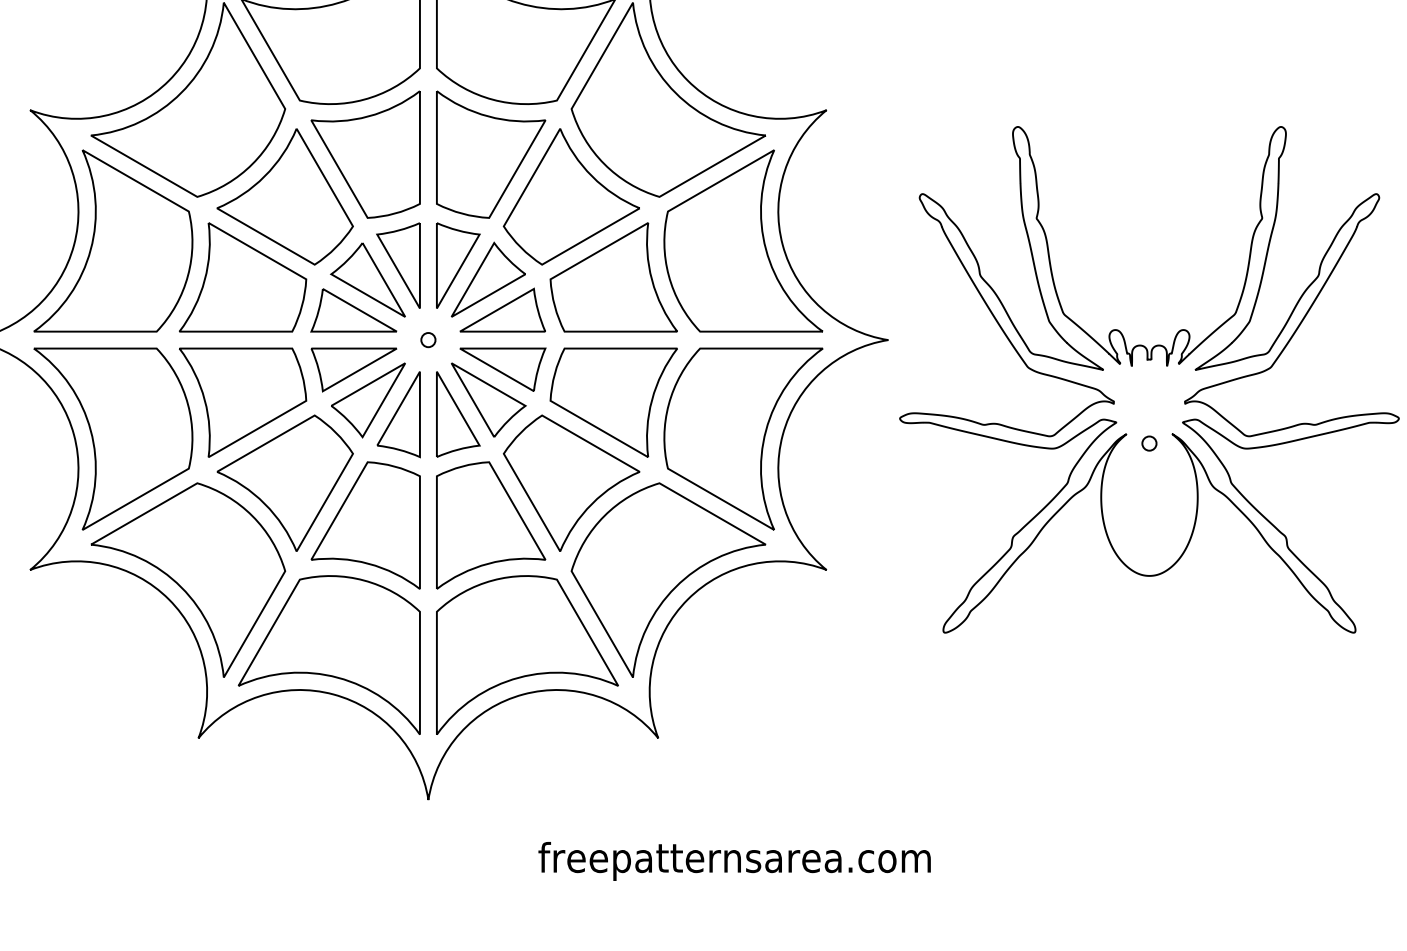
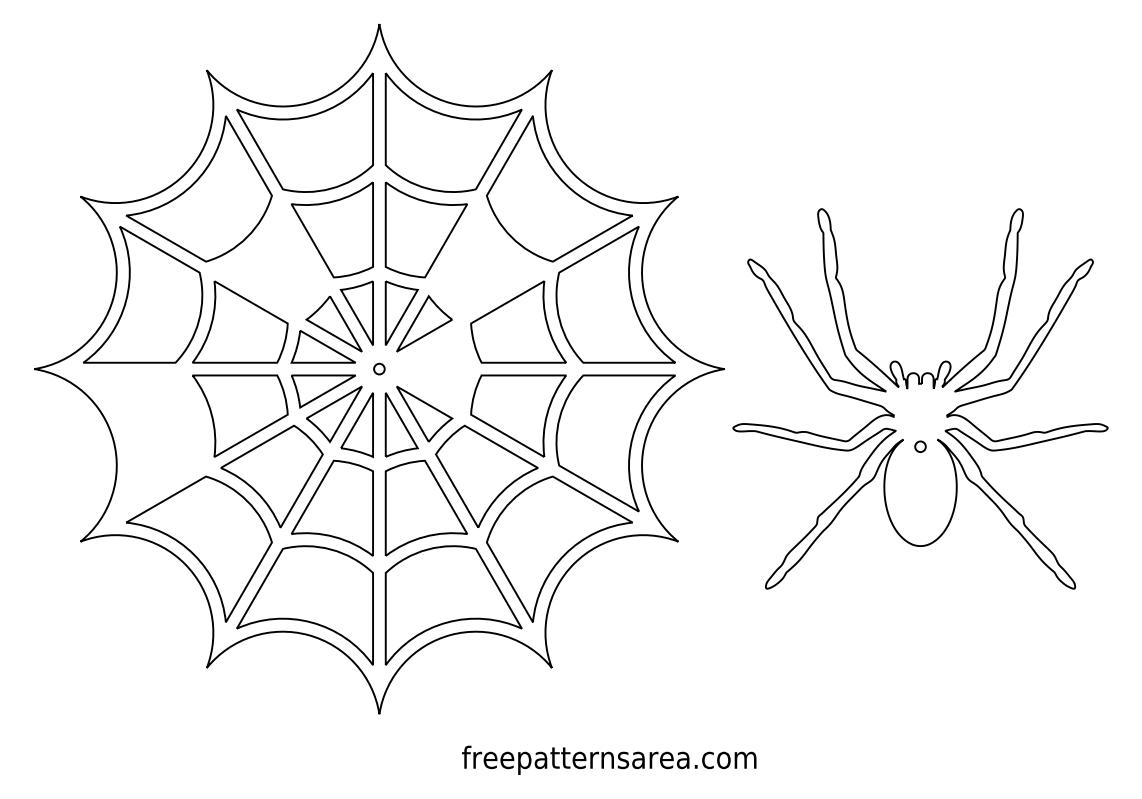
part: (284, 196) -> (271, 261), removed
part: (571, 196) -> (486, 261), removed
part: (501, 309) -> (434, 346), removed
part: (503, 368) -> (435, 390), removed
part: (114, 439) -> (143, 443), removed

